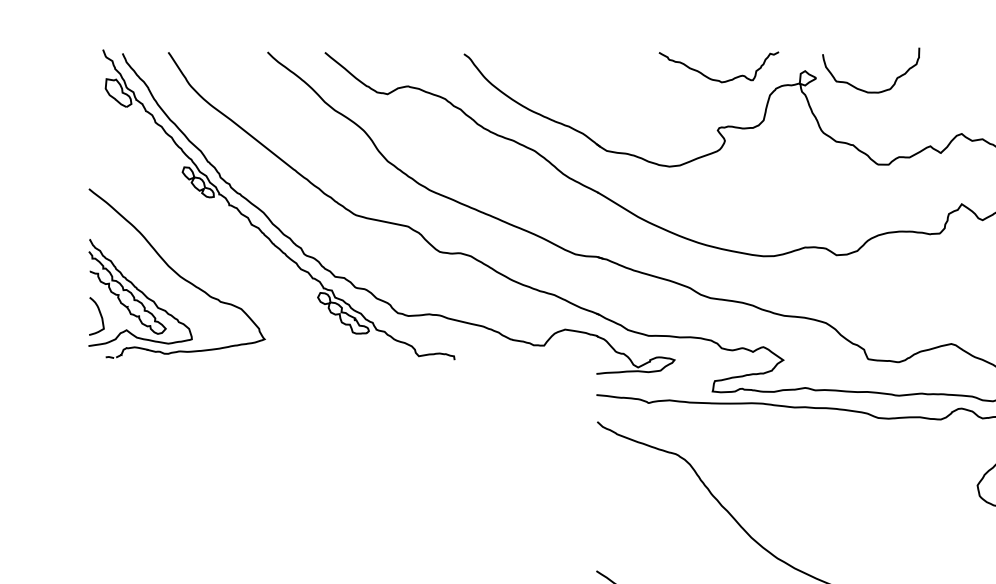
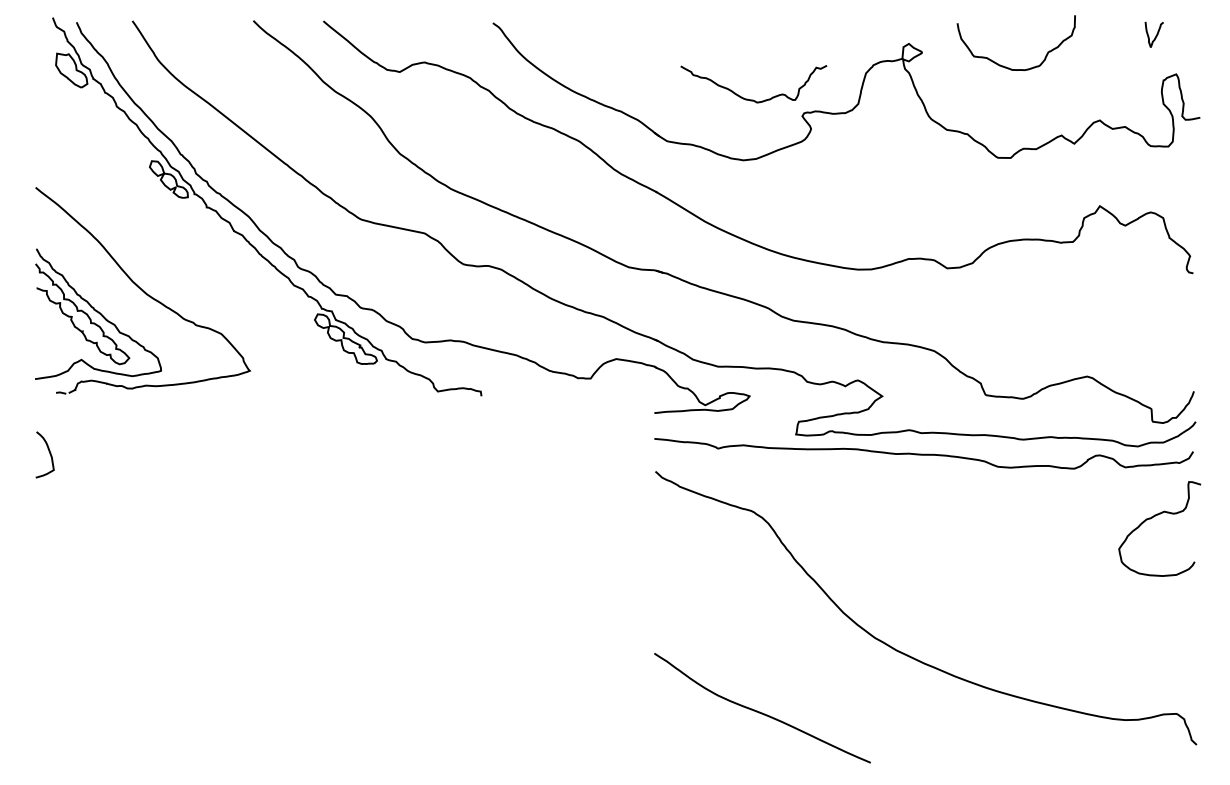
curve: (718, 79) -> (753, 99), moved
curve: (863, 89) -> (1006, 66), moved
curve: (99, 313) -> (48, 451), moved

